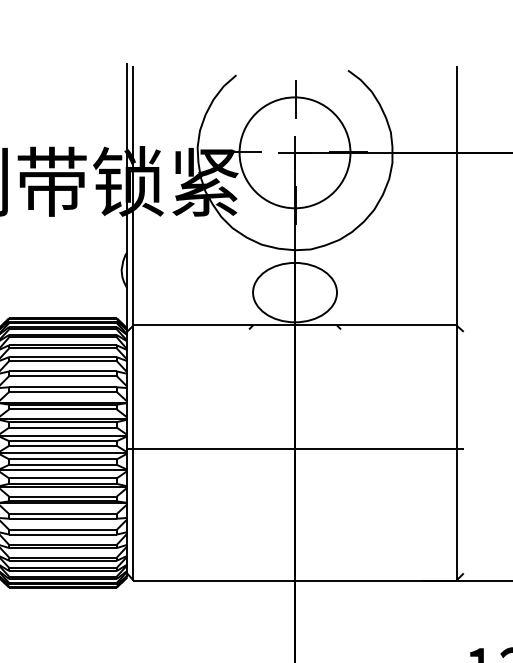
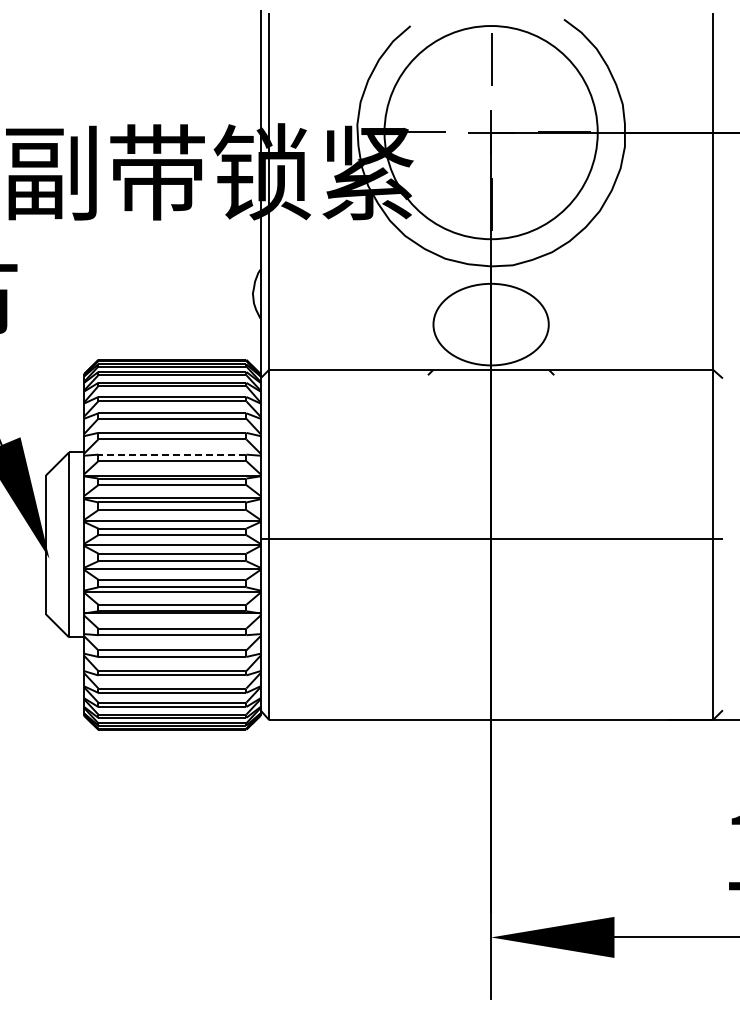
circle: (294, 152) -> (490, 132), size x1.4
line: (63, 387) -> (172, 454), solid -> dashed

